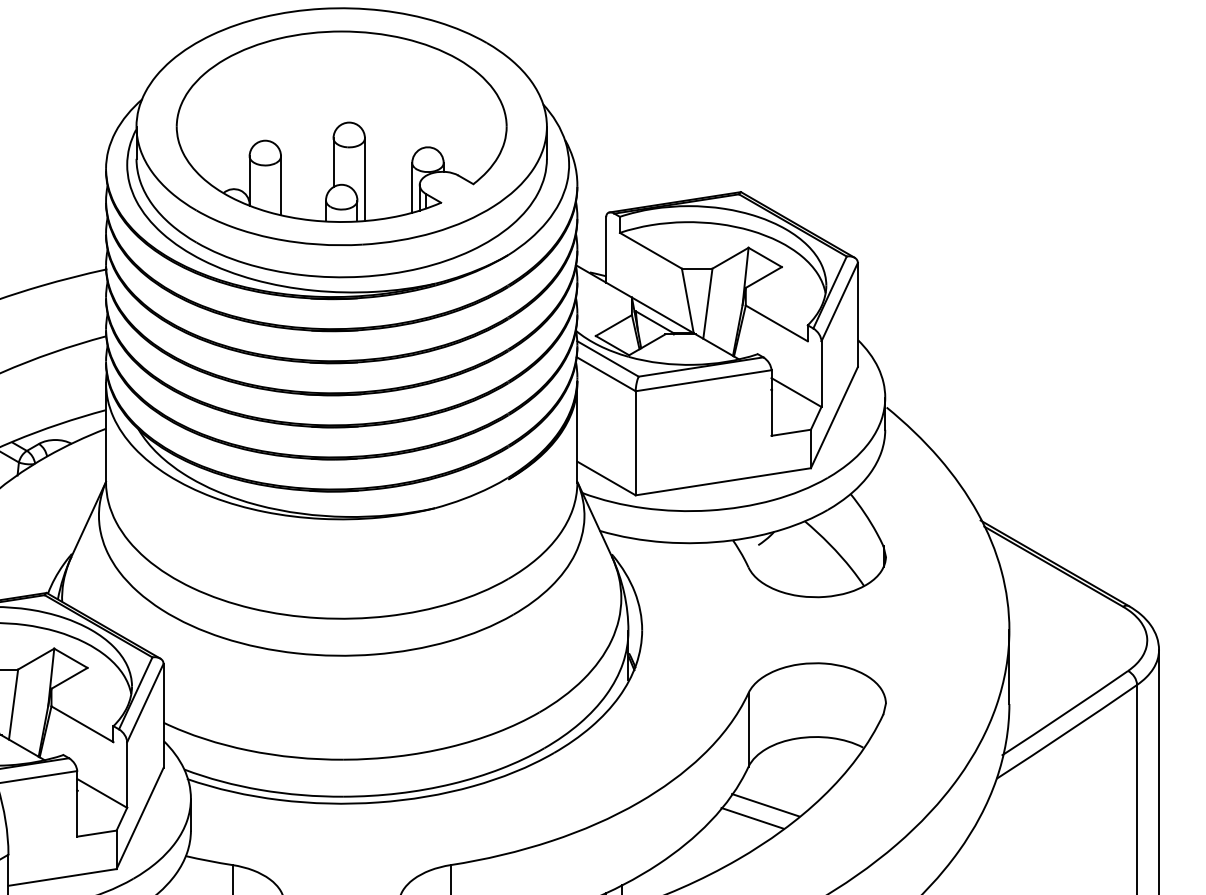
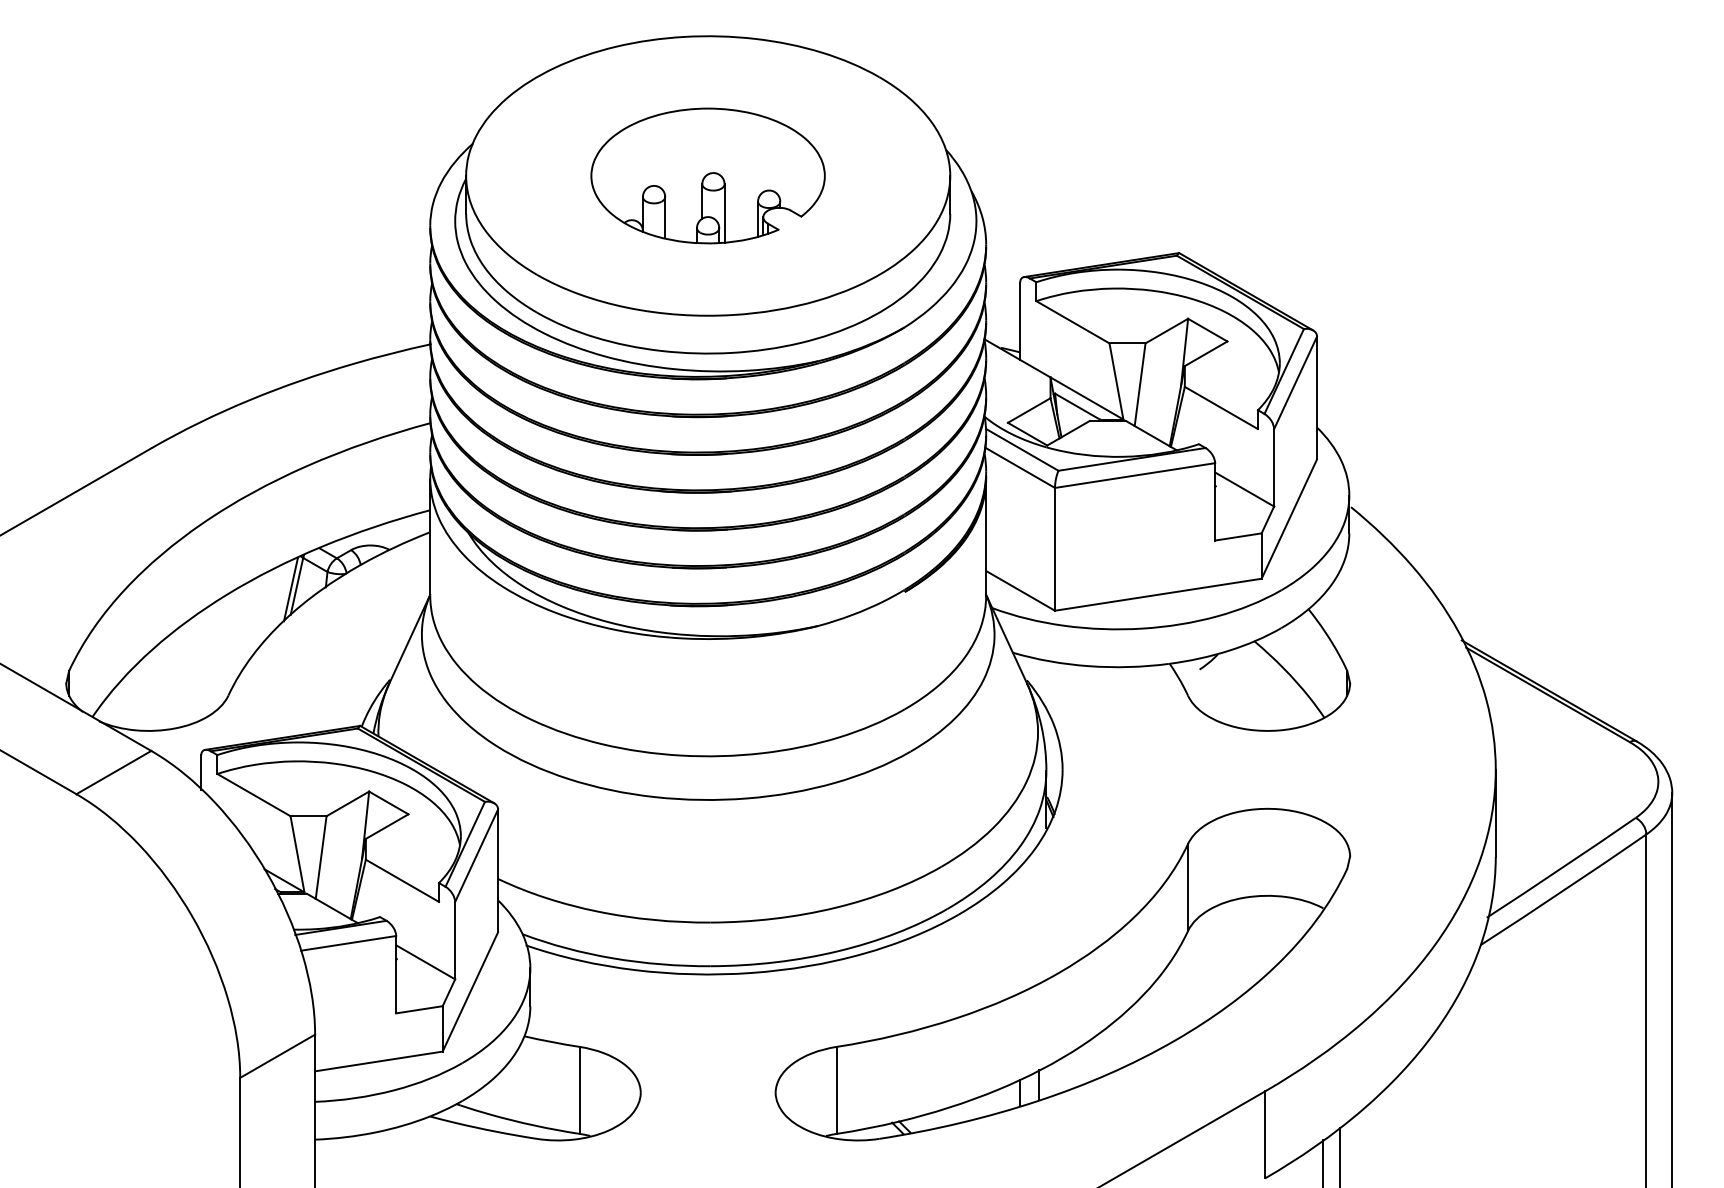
part: (341, 126) -> (707, 175), size x0.6
line: (765, 805) -> (1207, 976), removed
line: (752, 818) -> (1192, 991), removed

